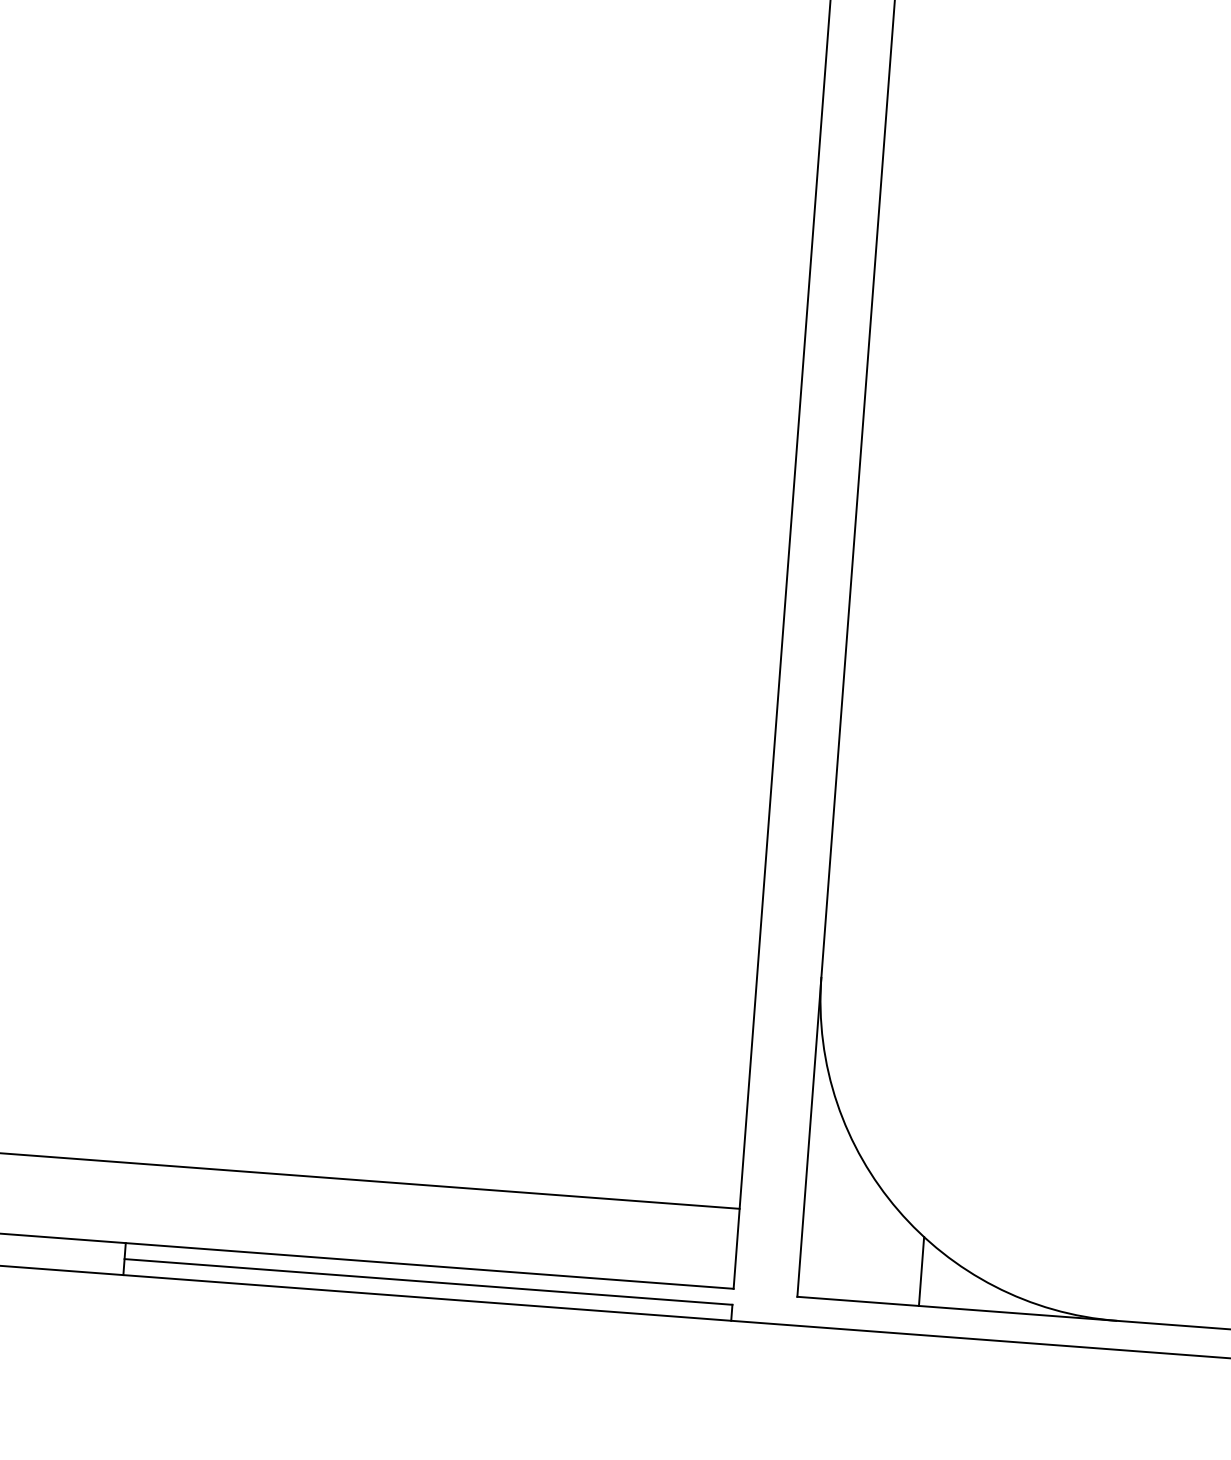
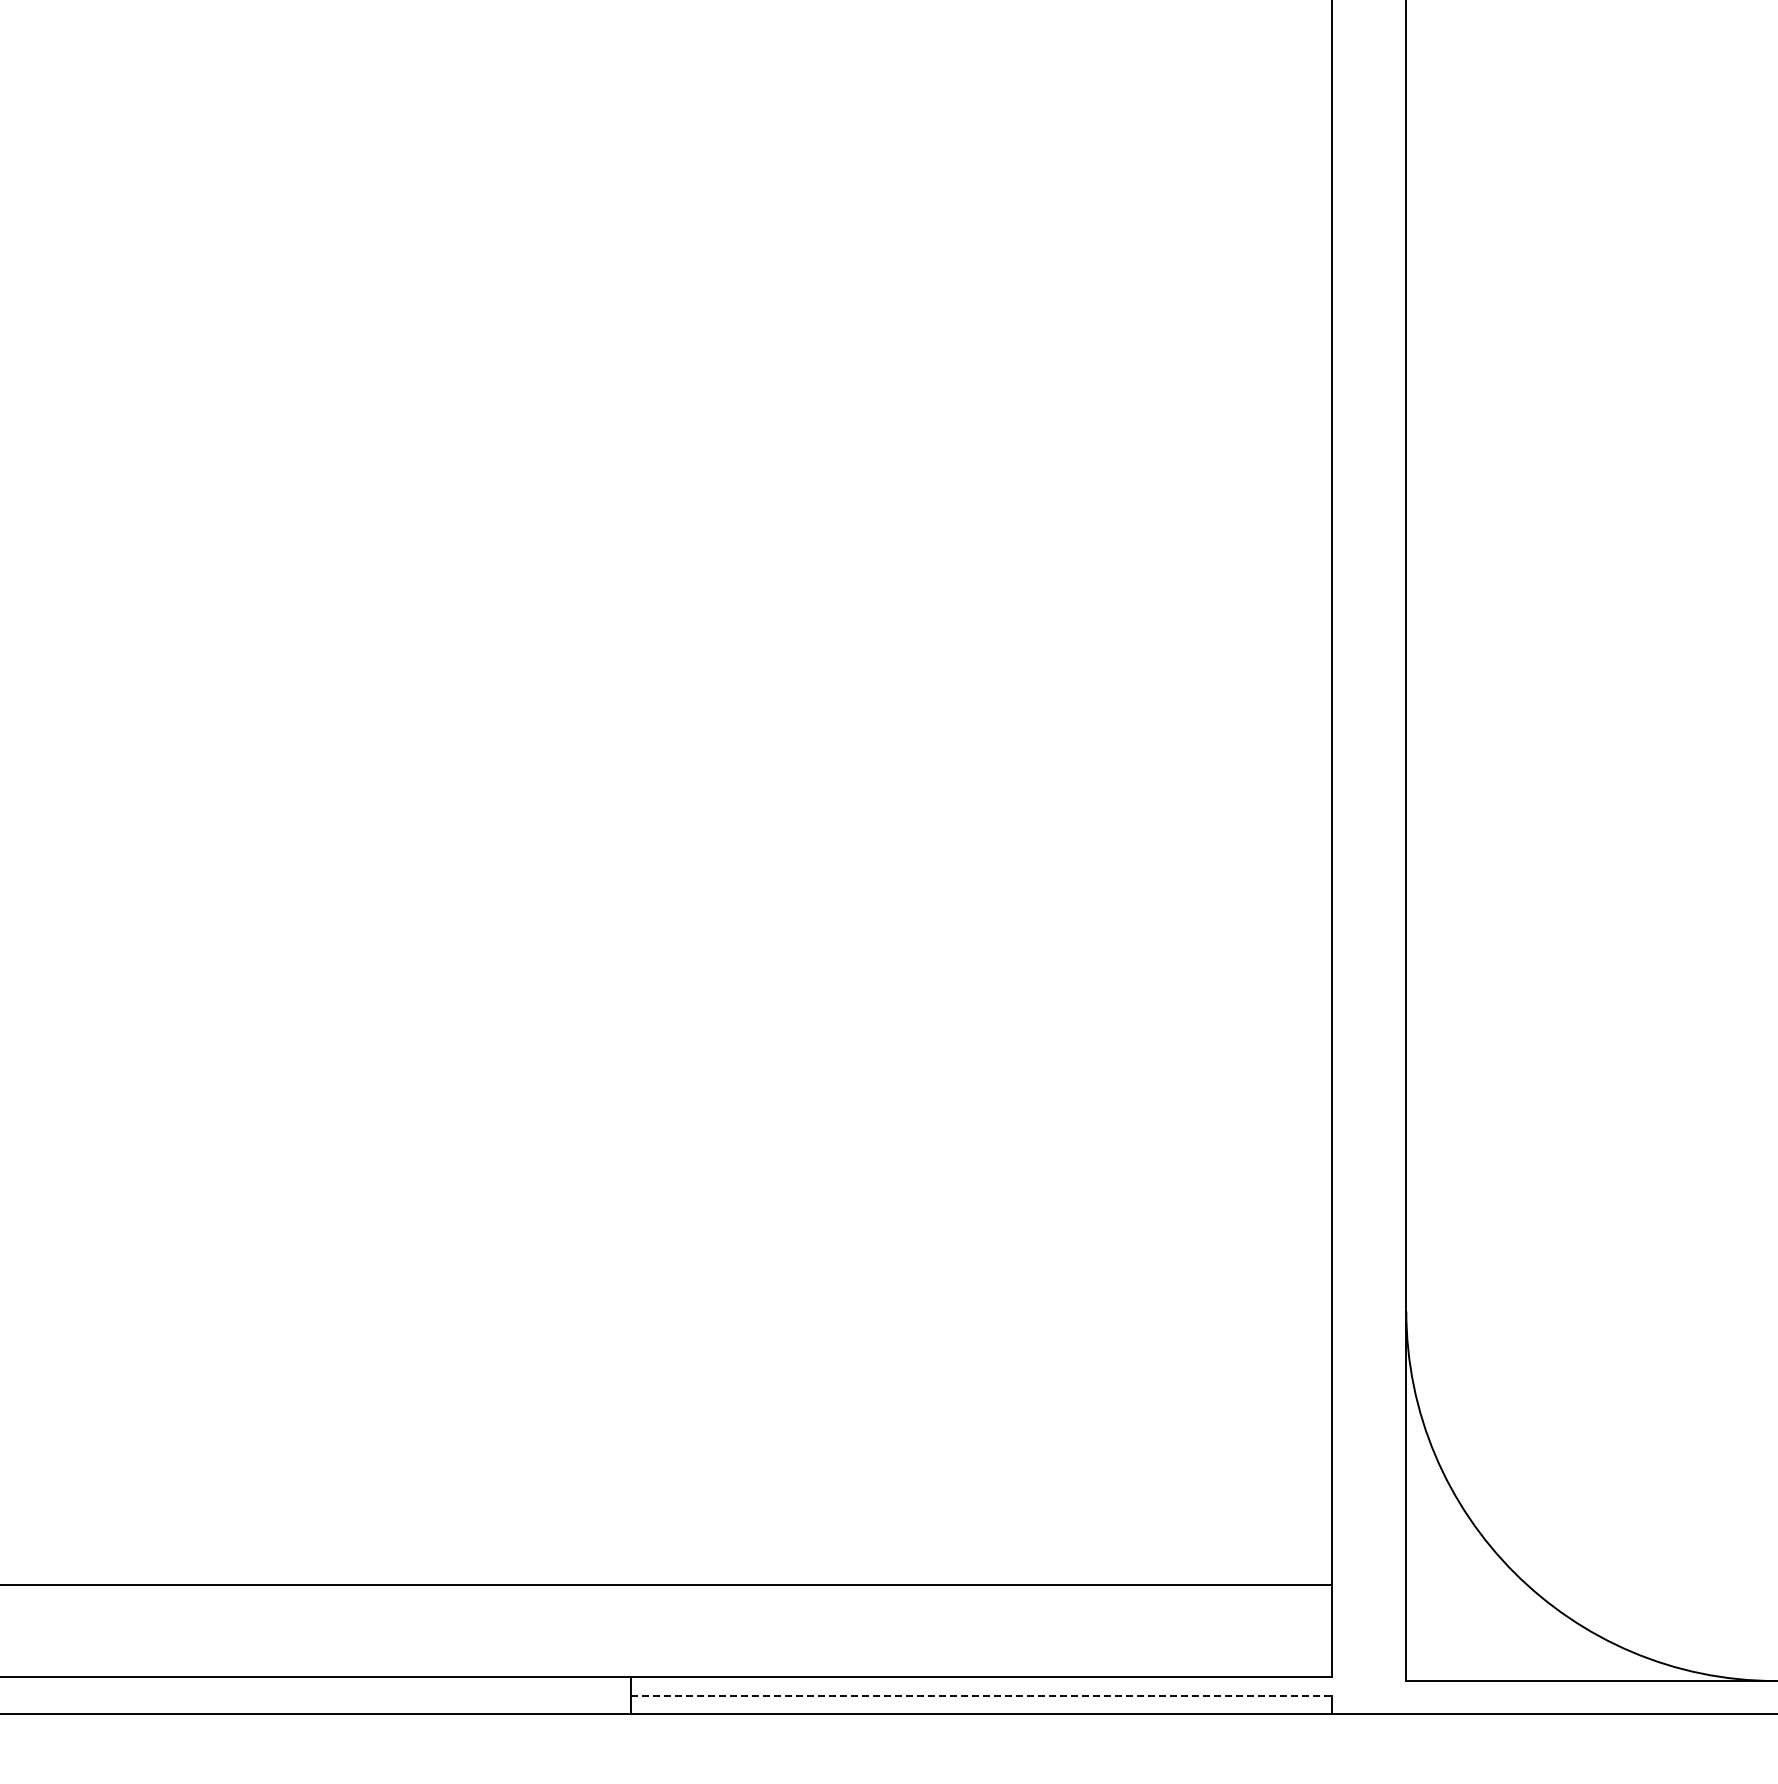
line: (921, 1271) -> (1546, 1641), removed
line: (428, 1281) -> (981, 1695), solid -> dashed

